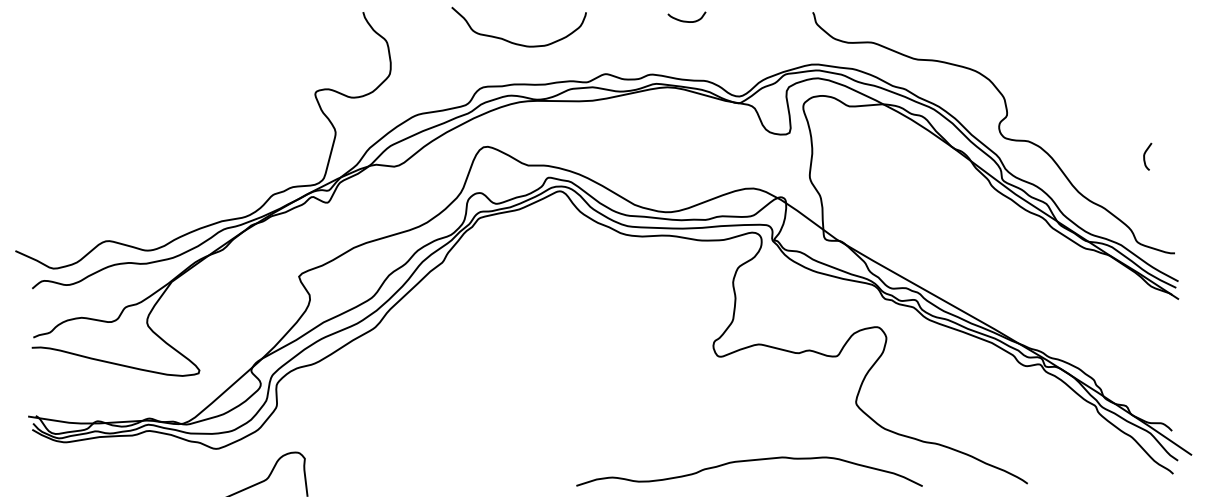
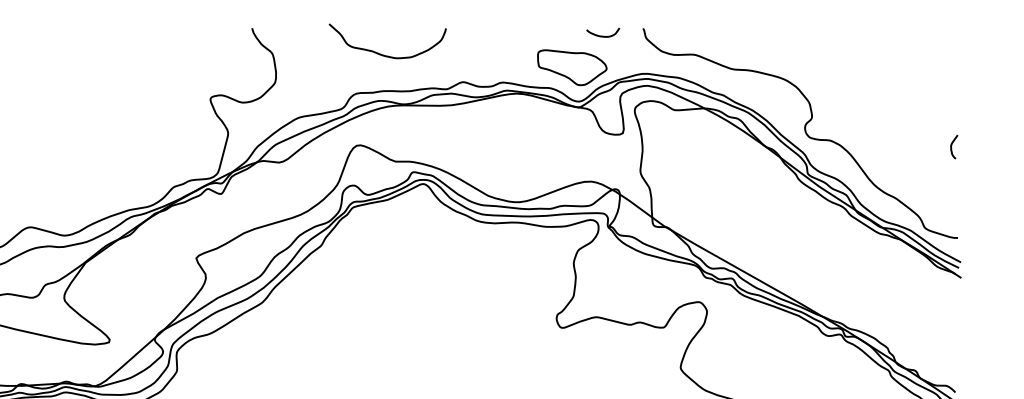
curve: (686, 20) -> (602, 35), moved
part: (731, 57) -> (572, 67), added
curve: (1145, 155) -> (952, 145), moved

